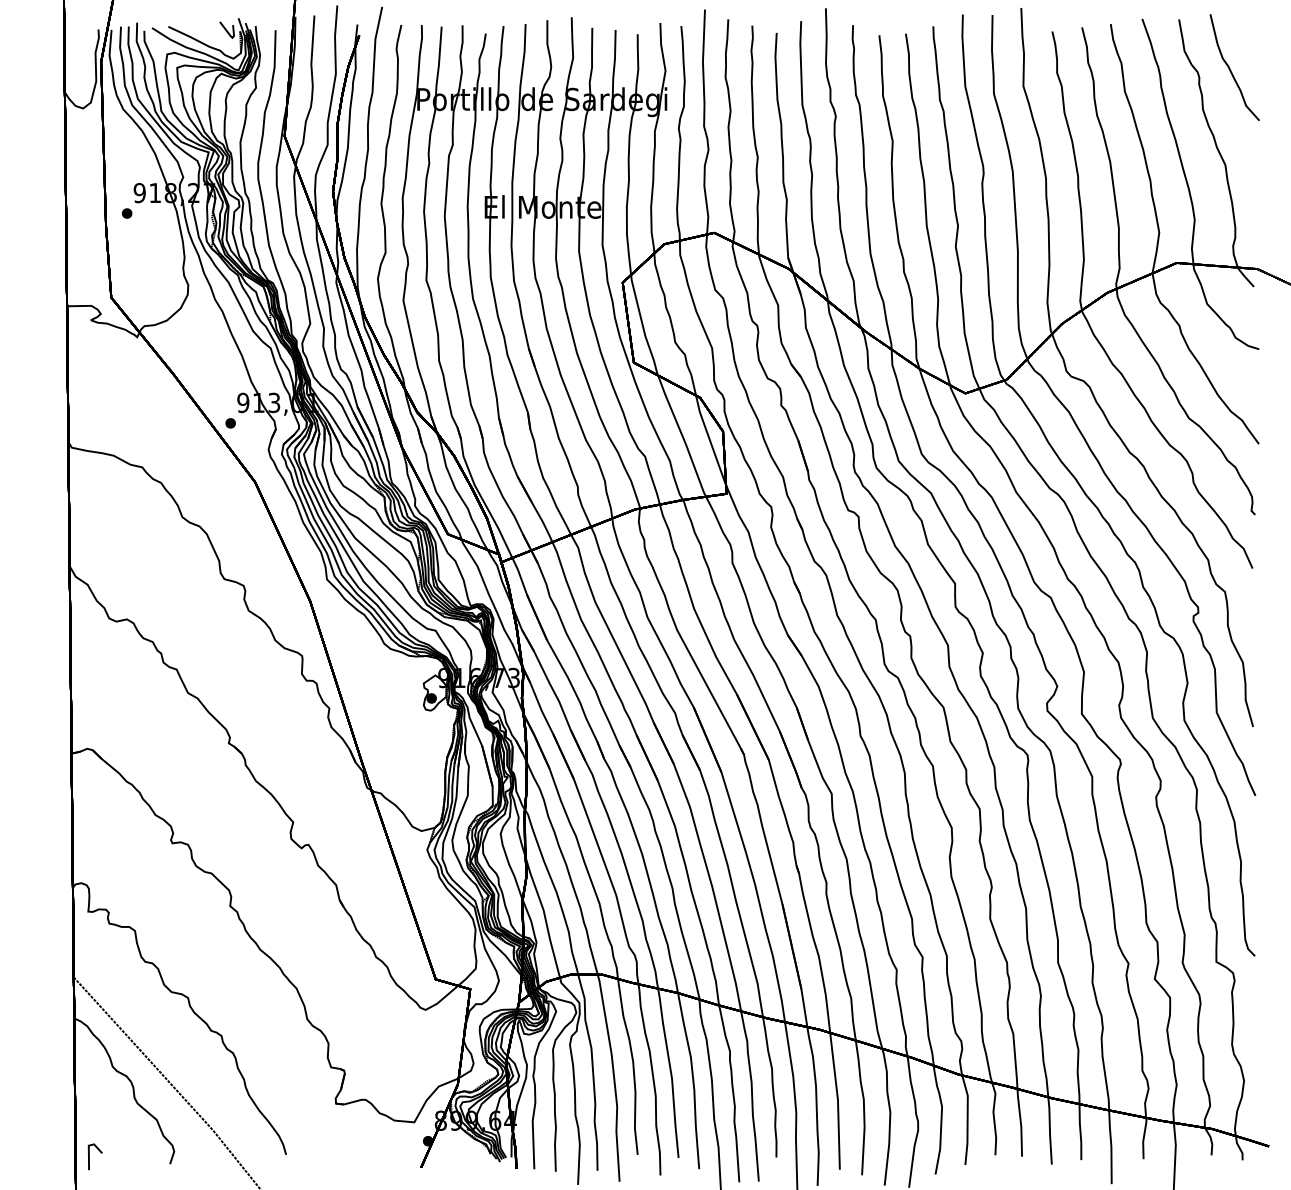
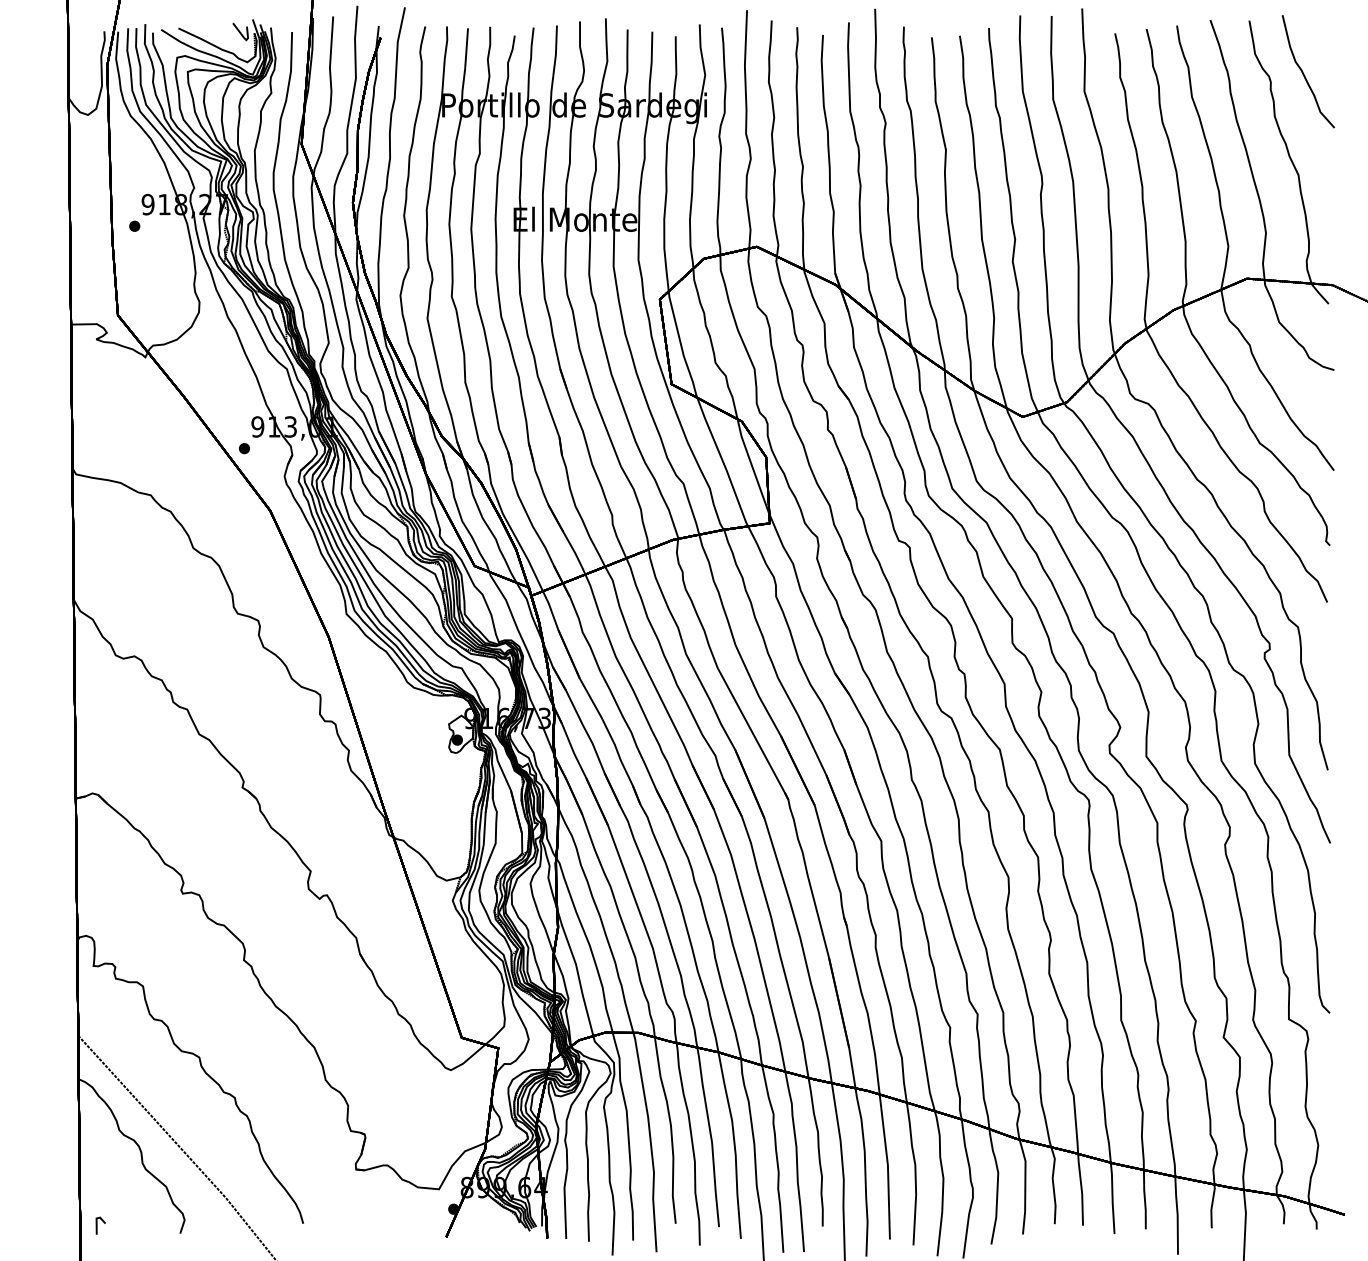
part: (94, 1156) -> (100, 1225), size x0.62

